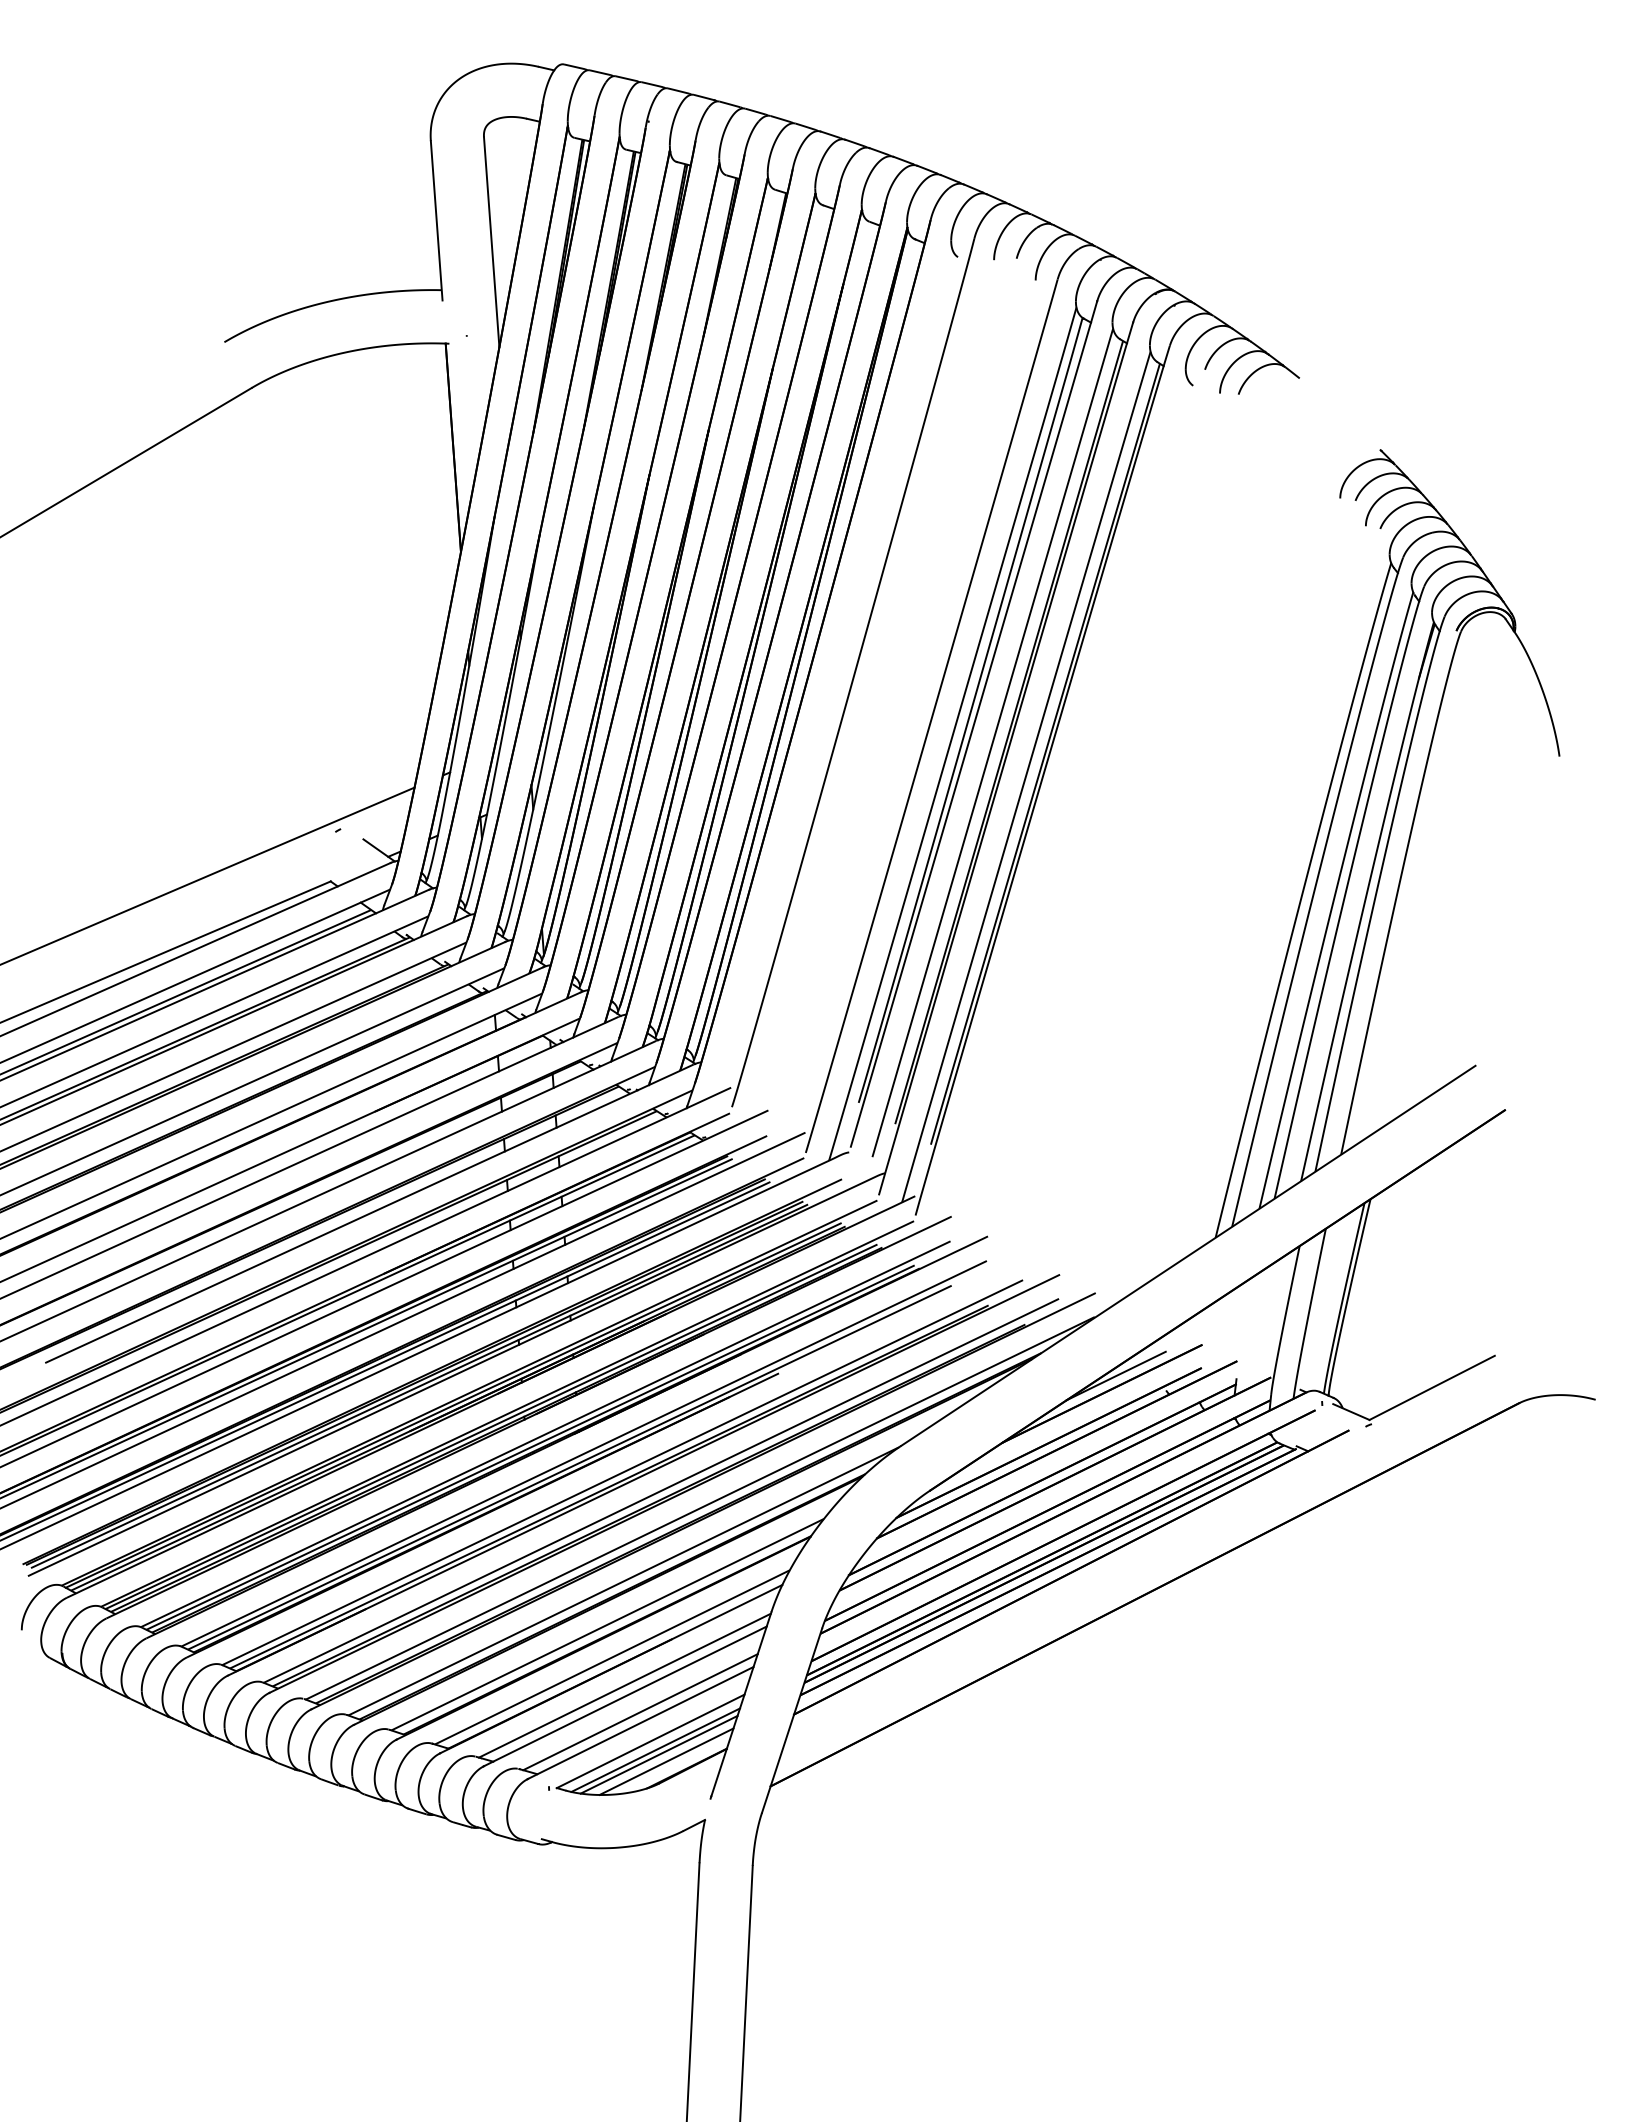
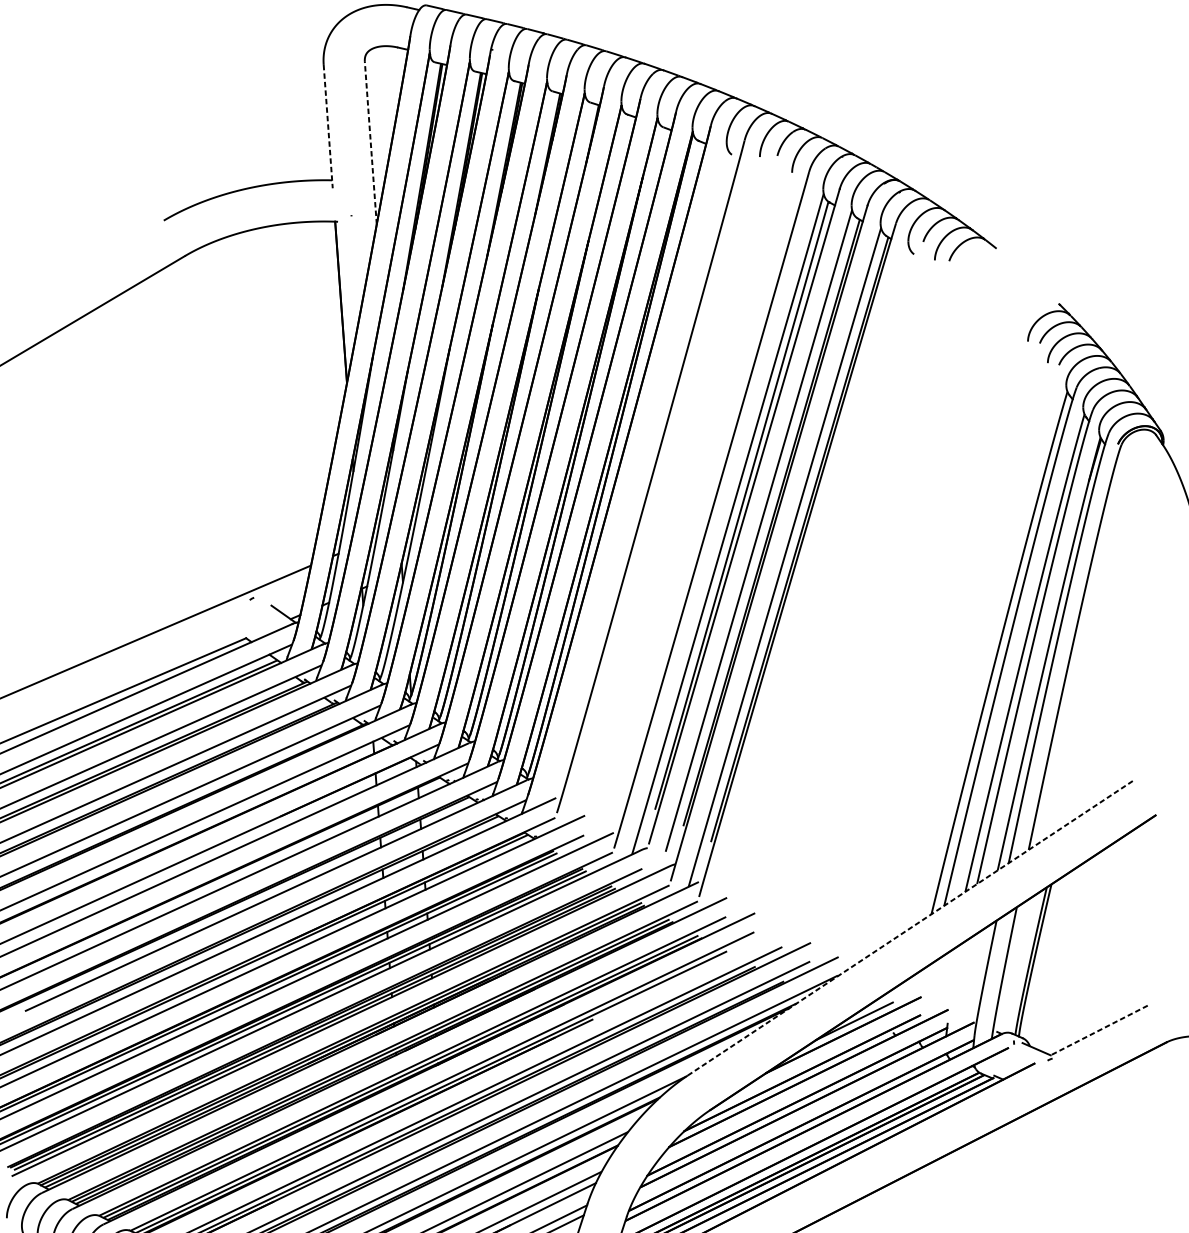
line: (436, 220) -> (328, 126), solid -> dashed
line: (491, 241) -> (370, 142), solid -> dashed
line: (1187, 1256) -> (909, 928), solid -> dashed
line: (1431, 1388) -> (1098, 1030), solid -> dashed

